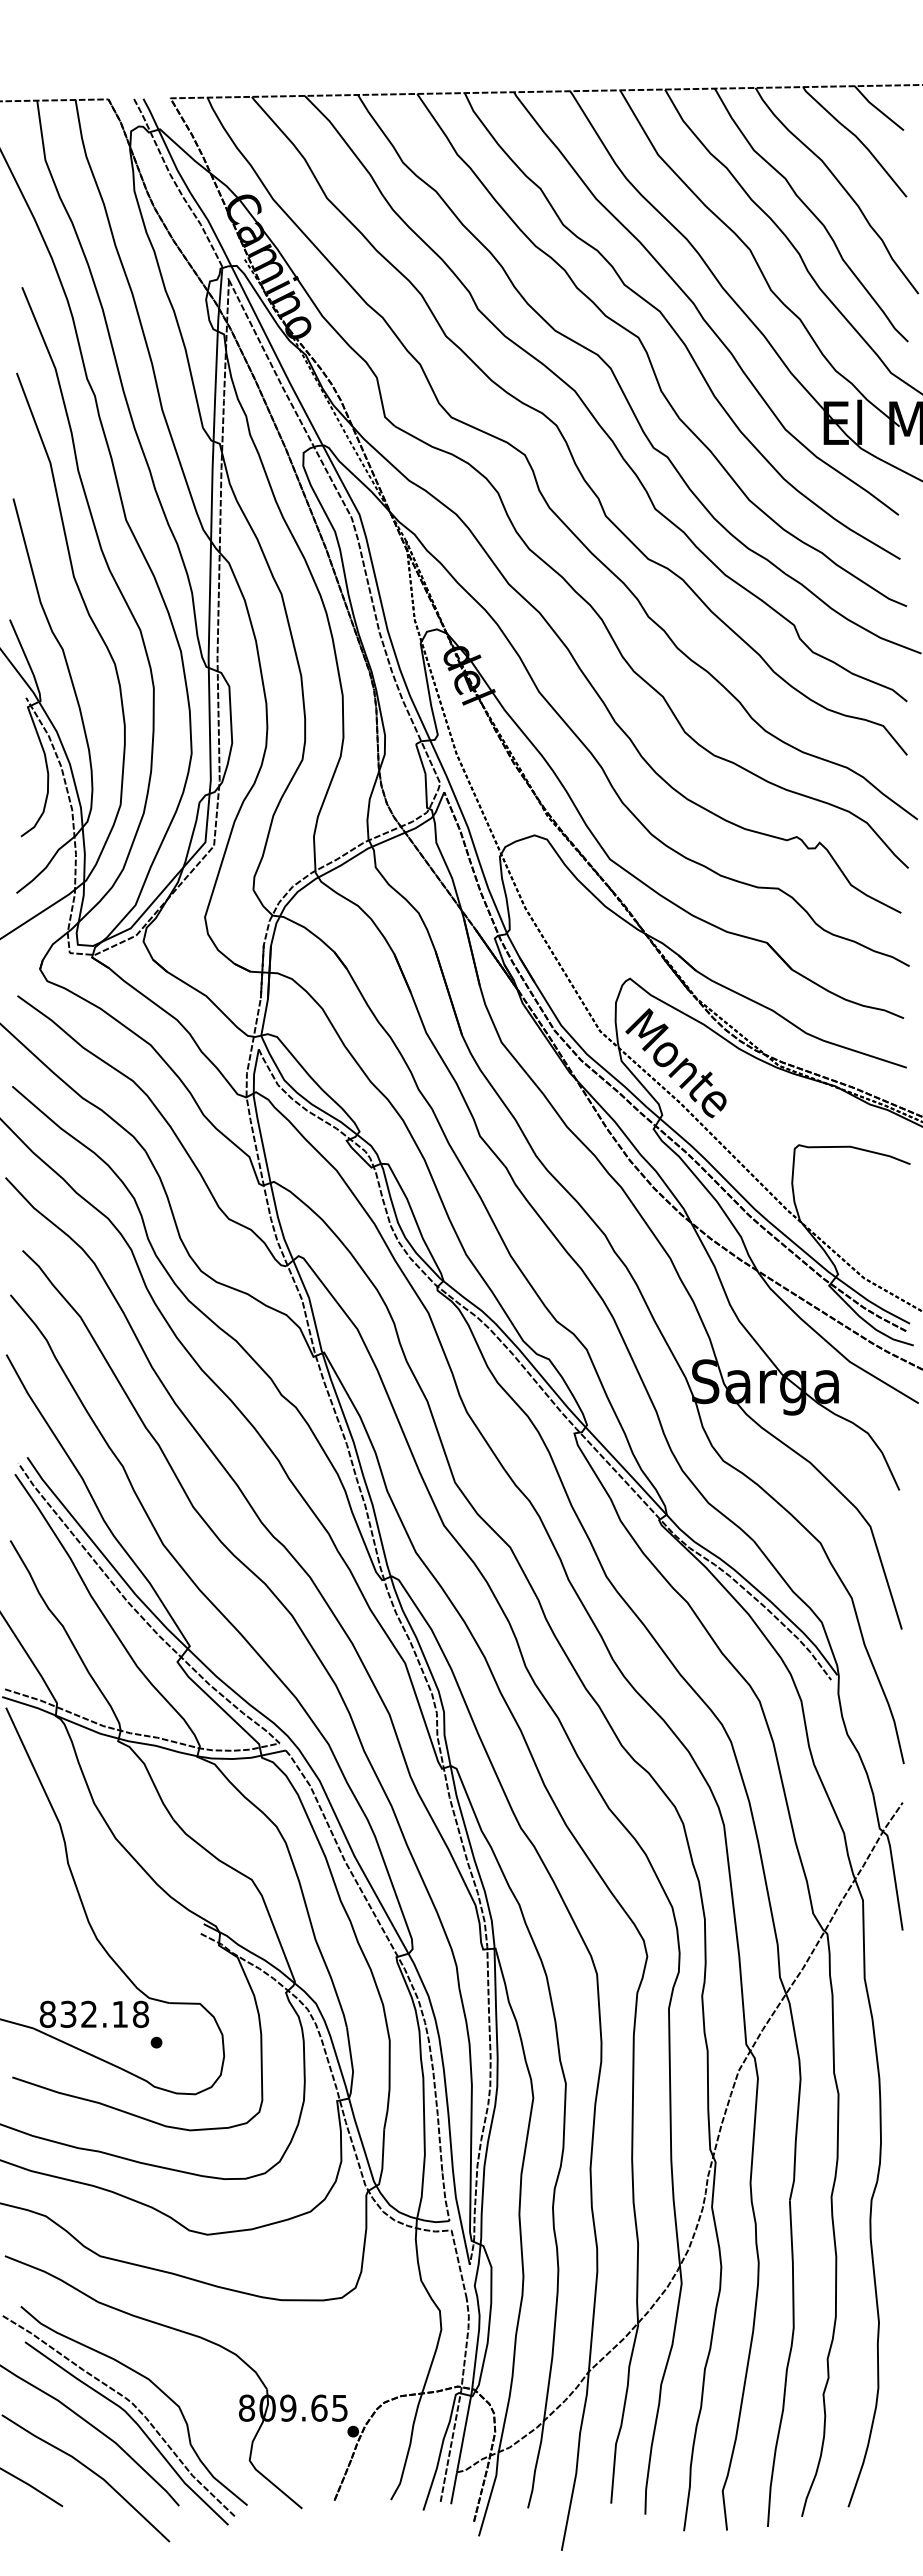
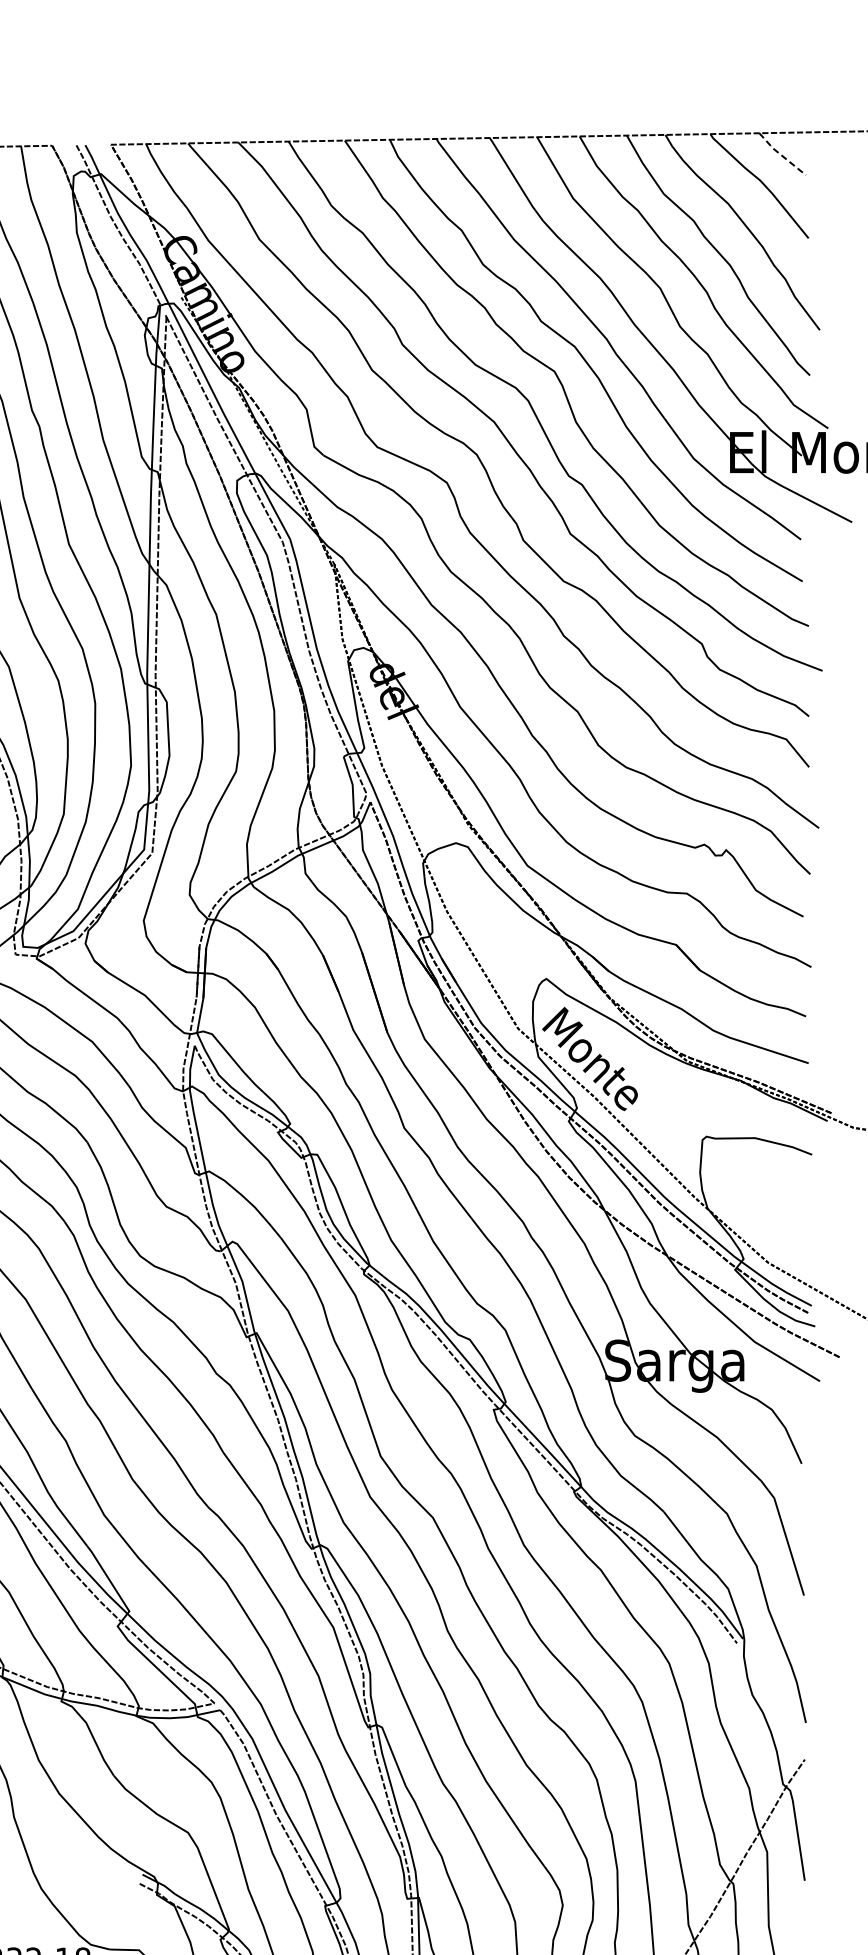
line: (877, 109) -> (780, 155), solid -> dashed

